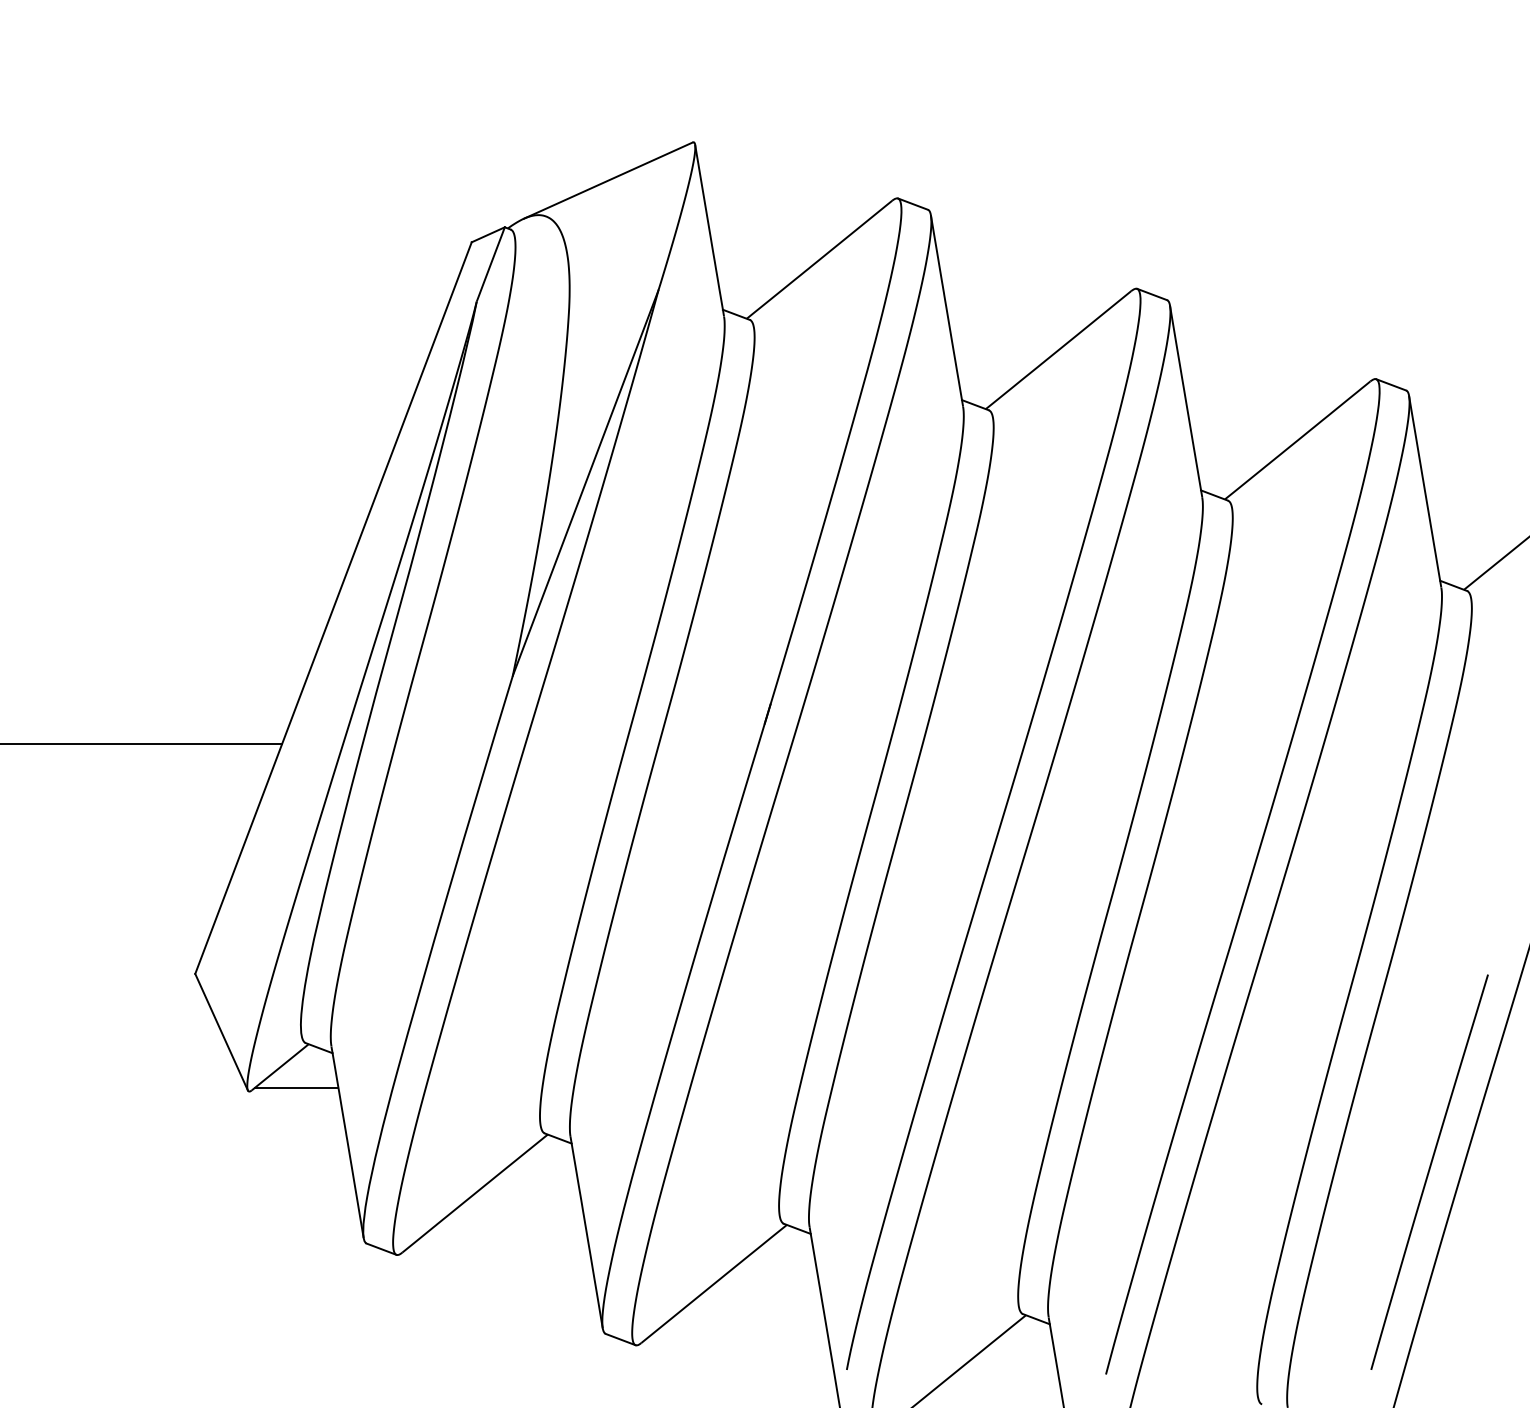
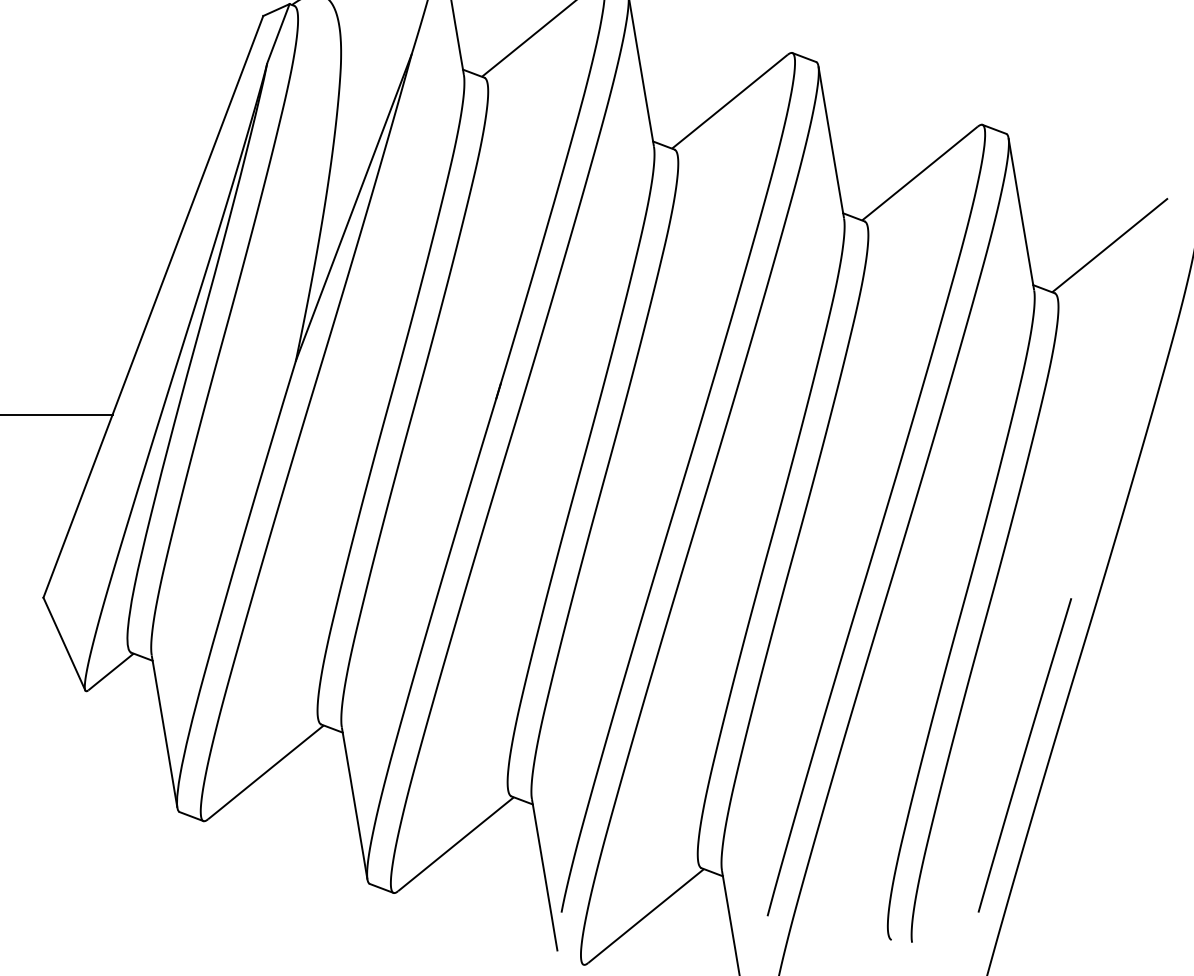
line: (296, 1087) -> (123, 688), removed

